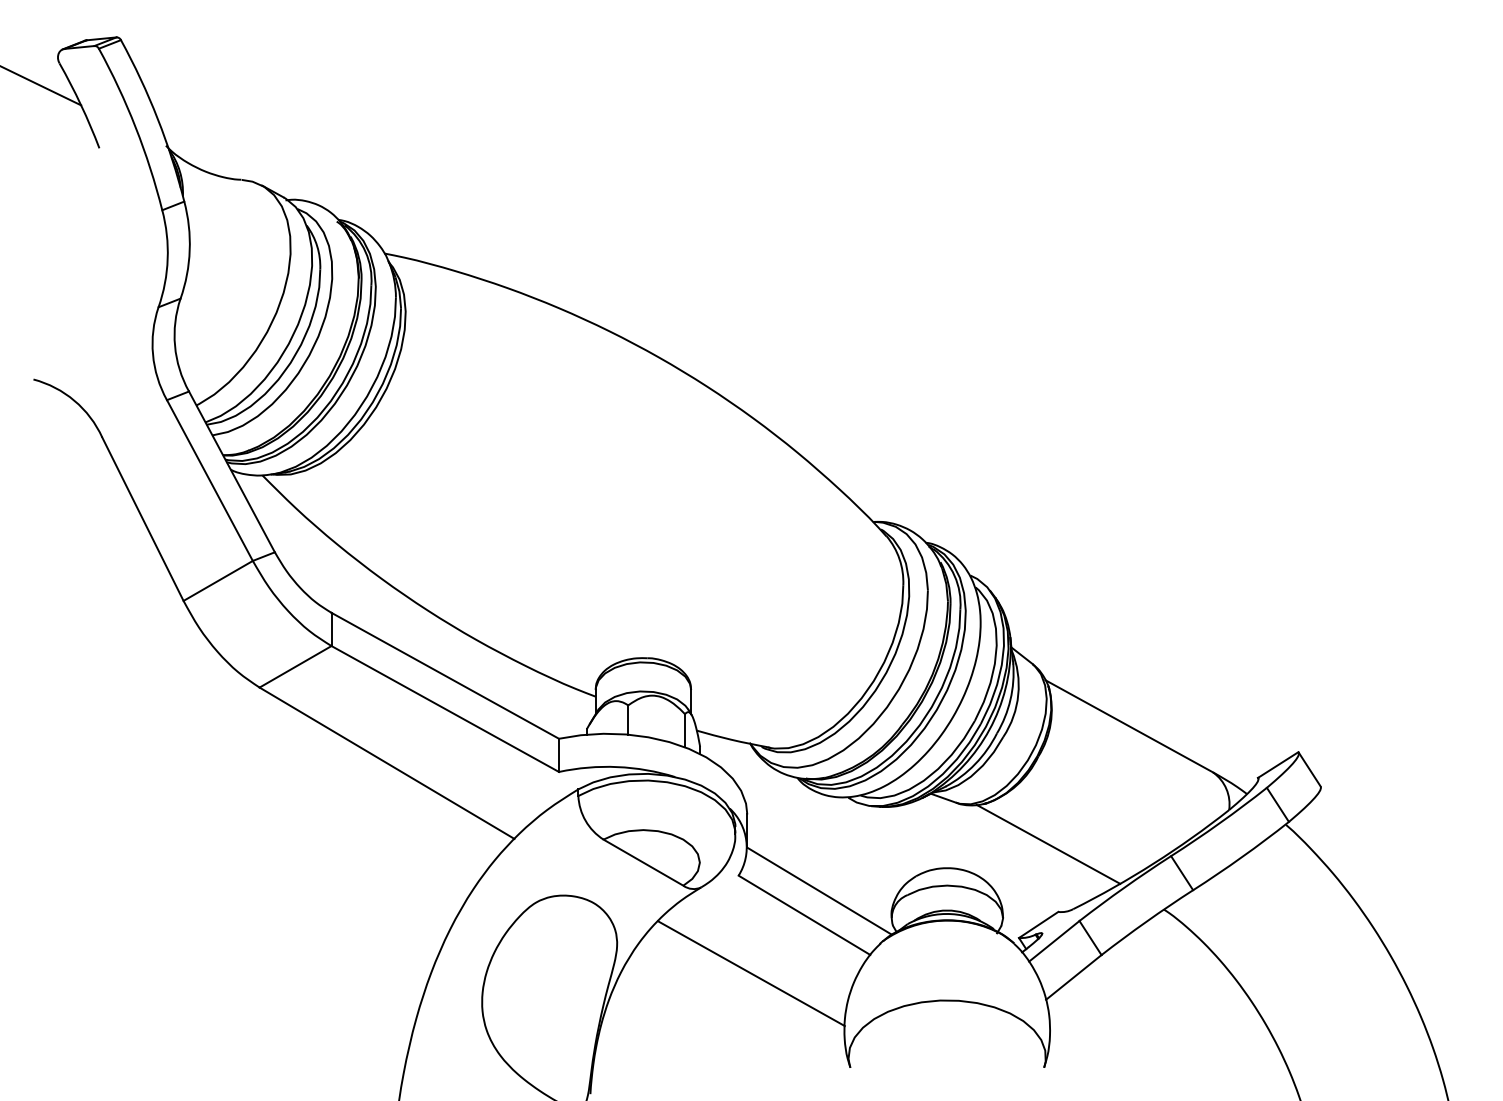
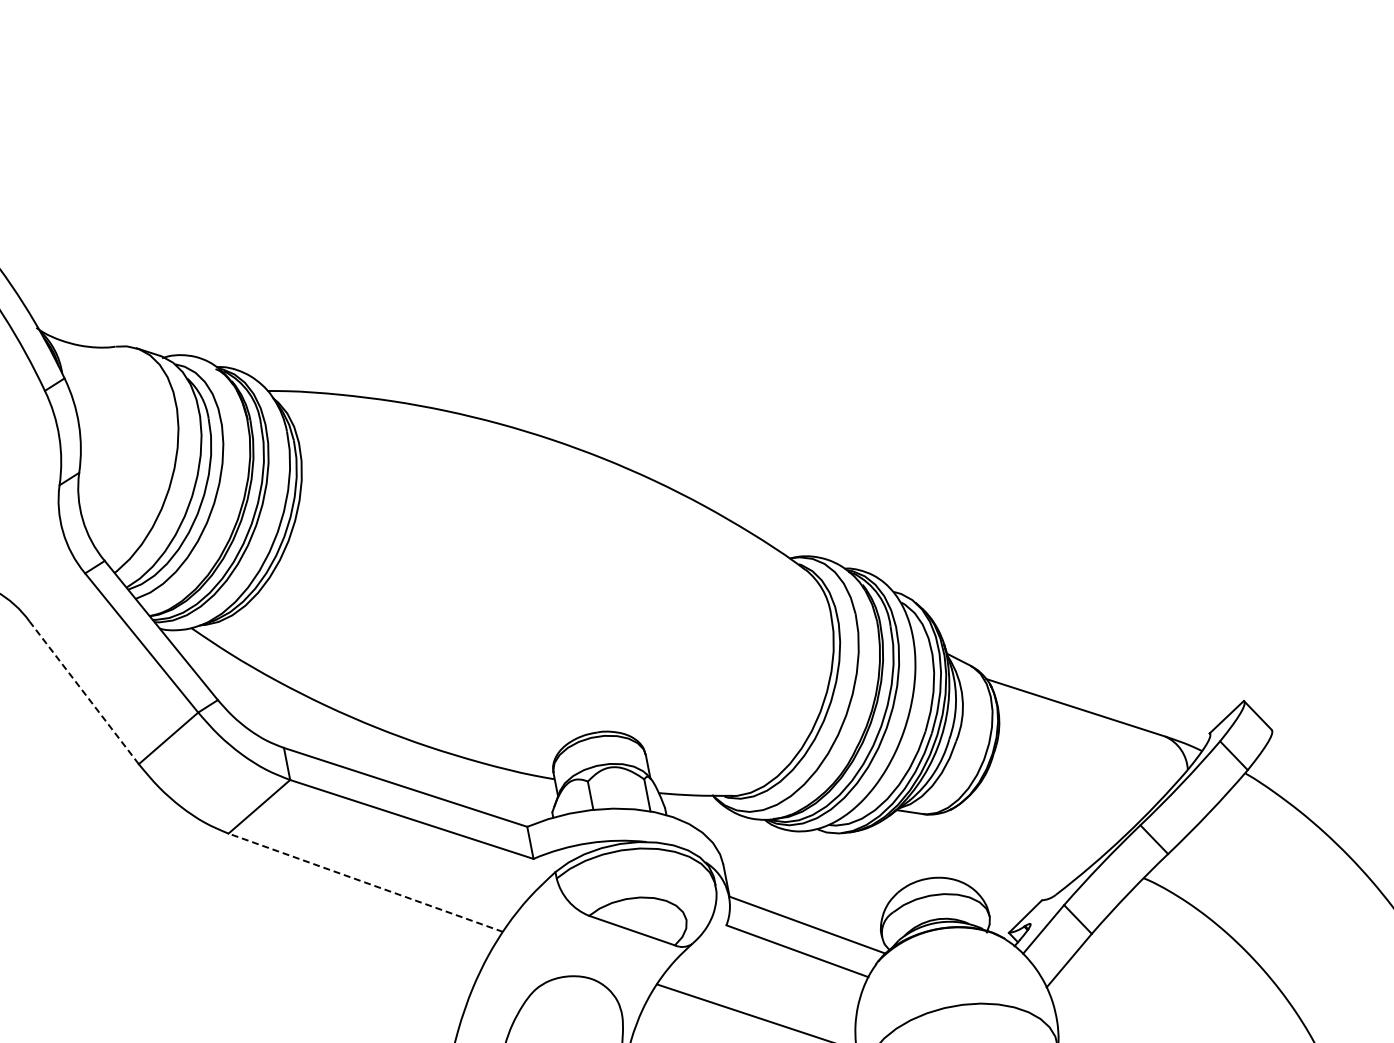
line: (142, 518) -> (83, 692), solid -> dashed
line: (386, 763) -> (365, 883), solid -> dashed
line: (1048, 843) -> (1019, 836), removed

